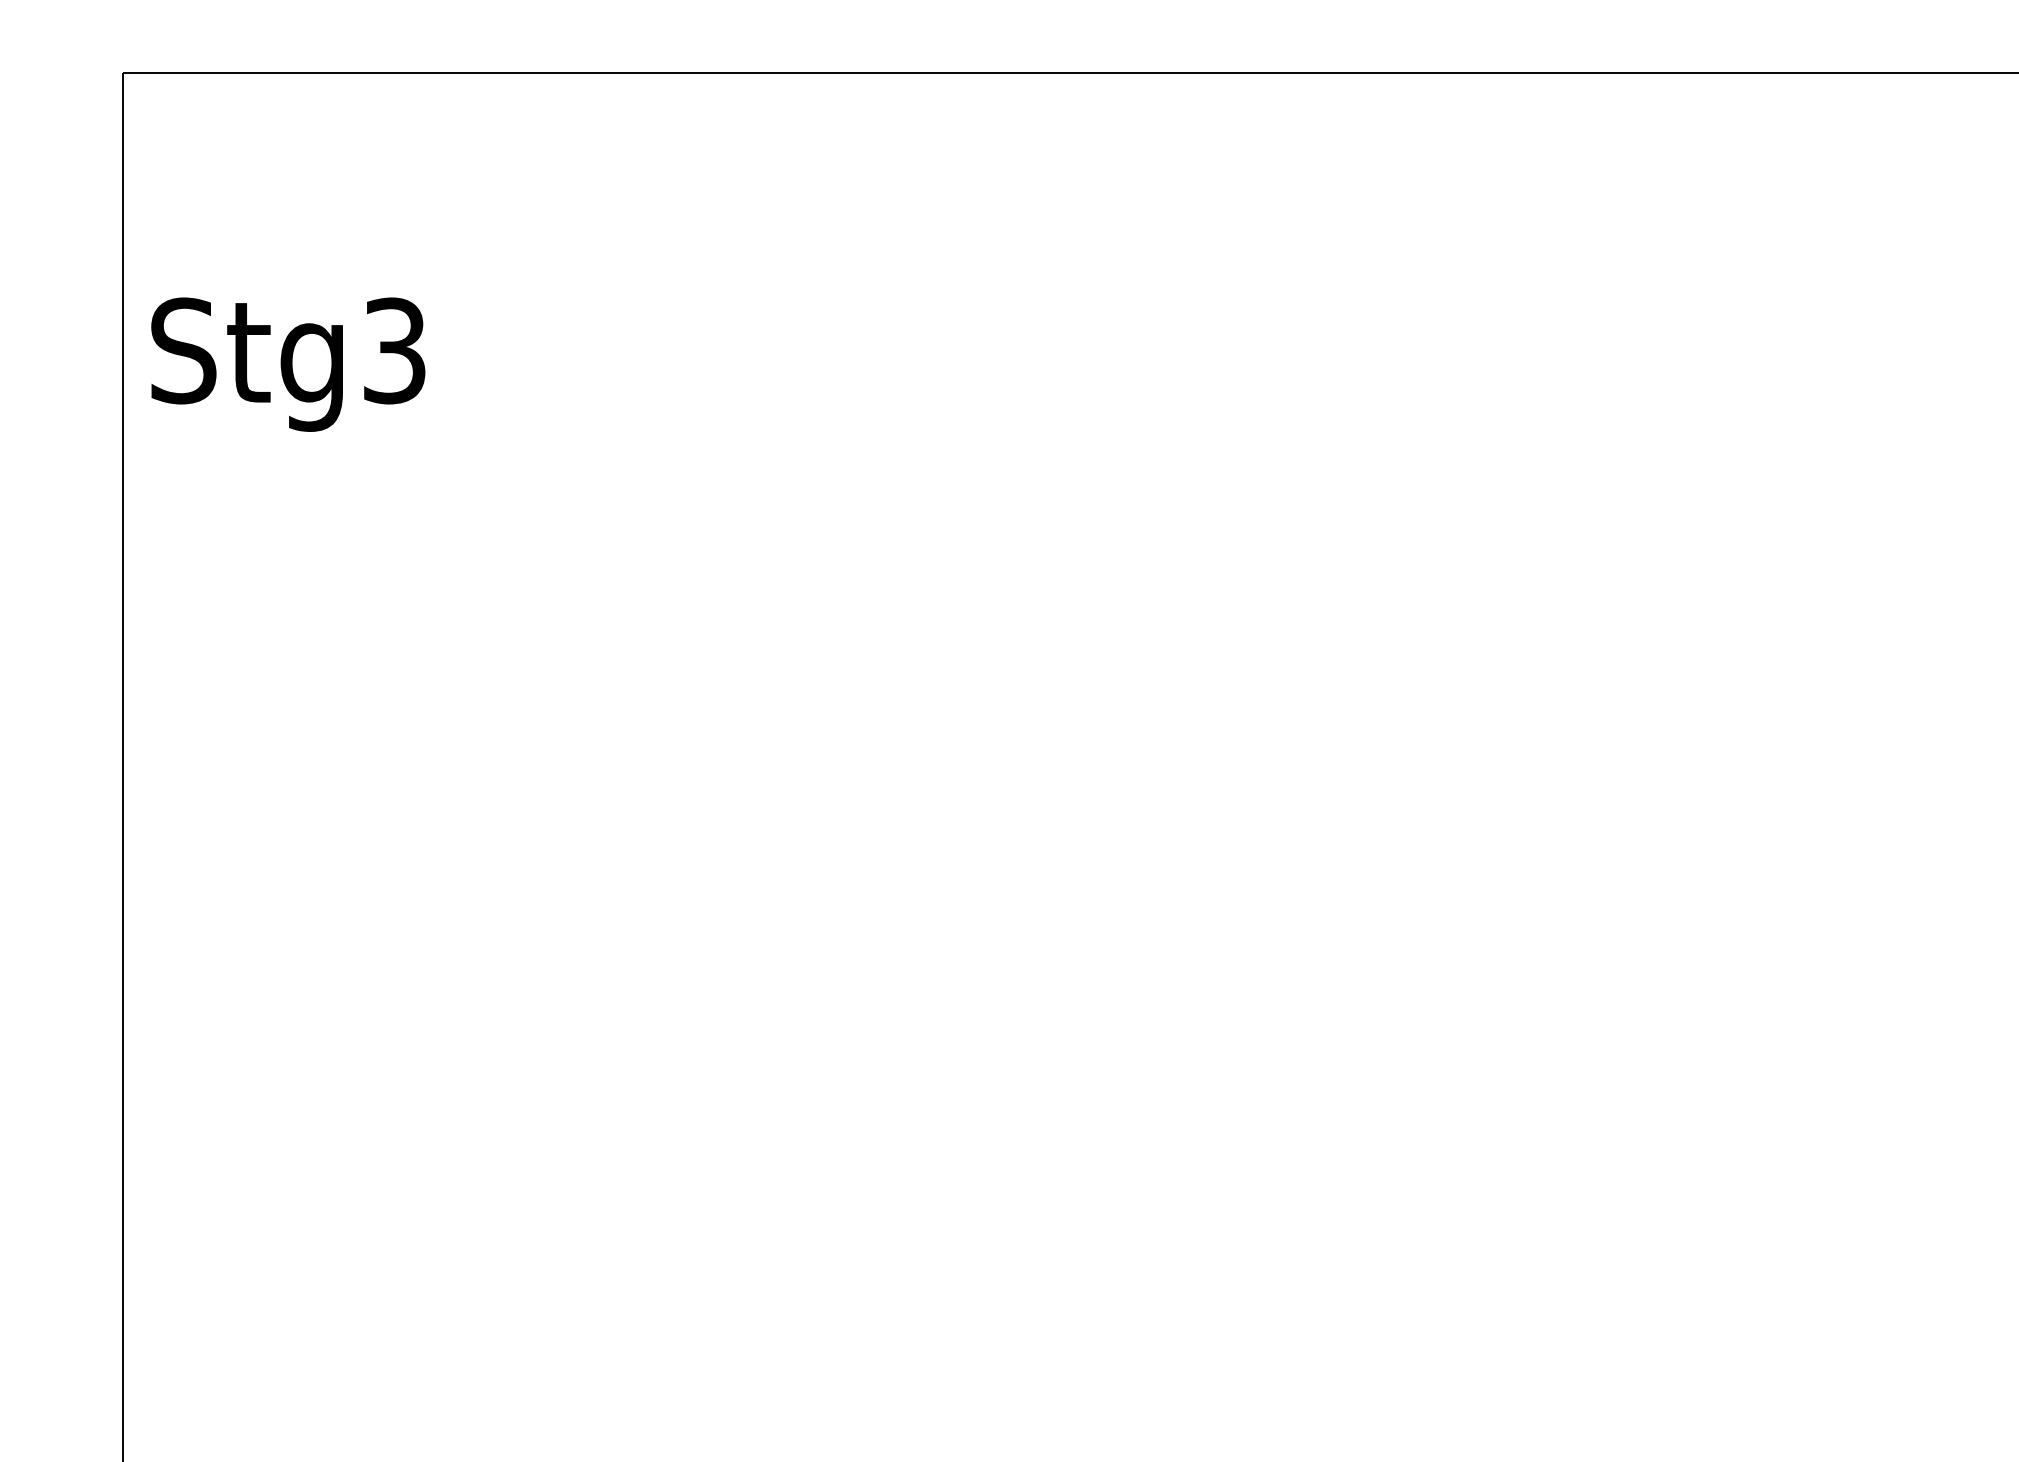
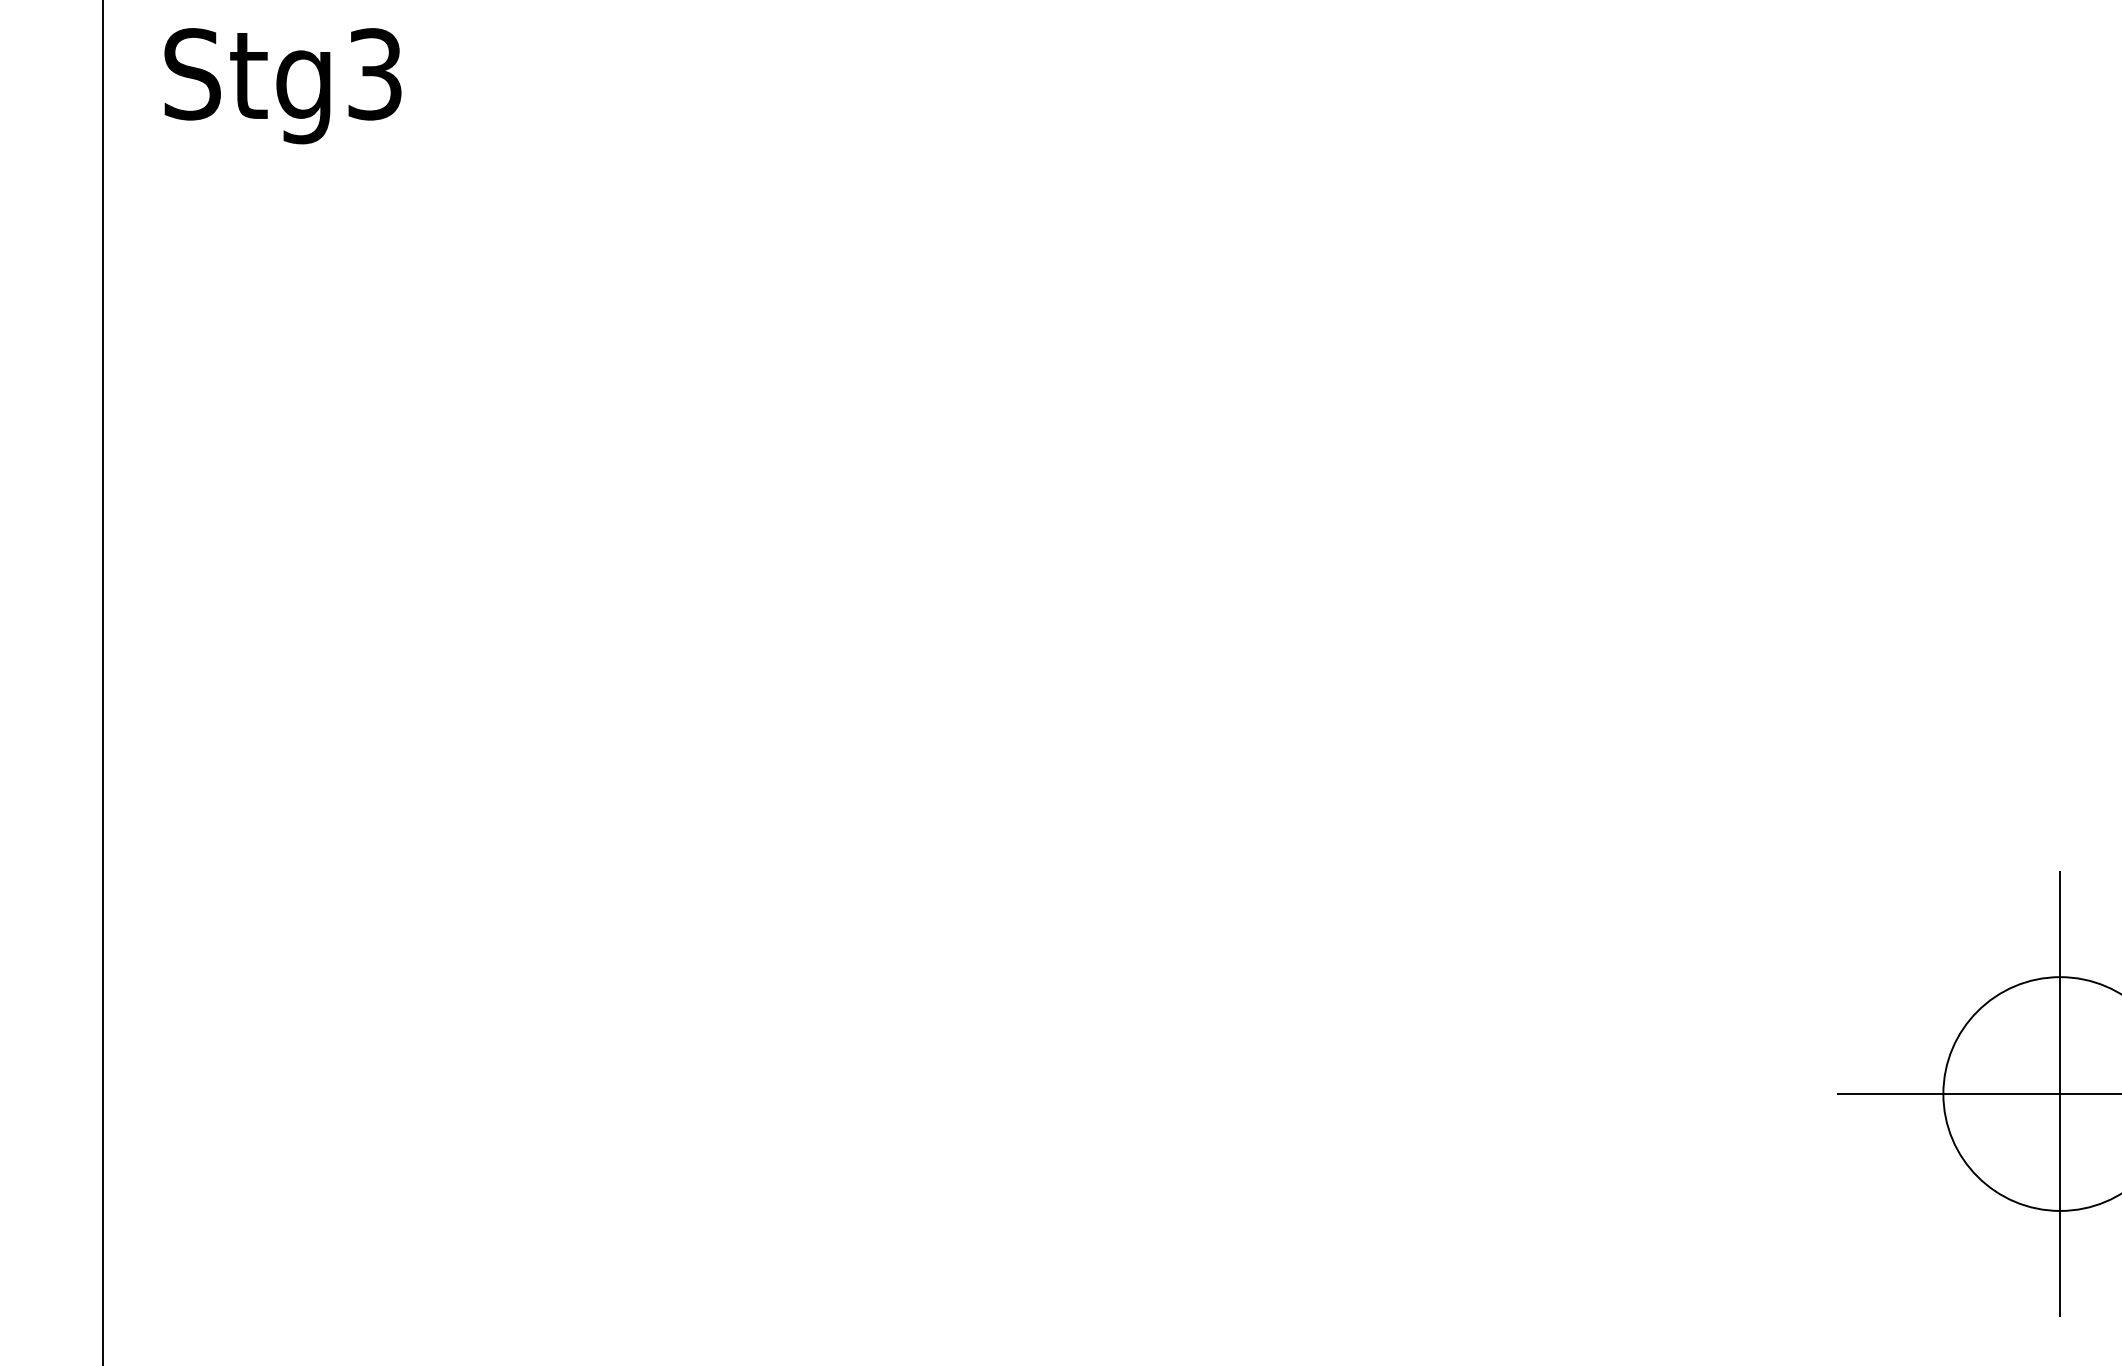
text: (287, 365) -> (282, 86), moved

